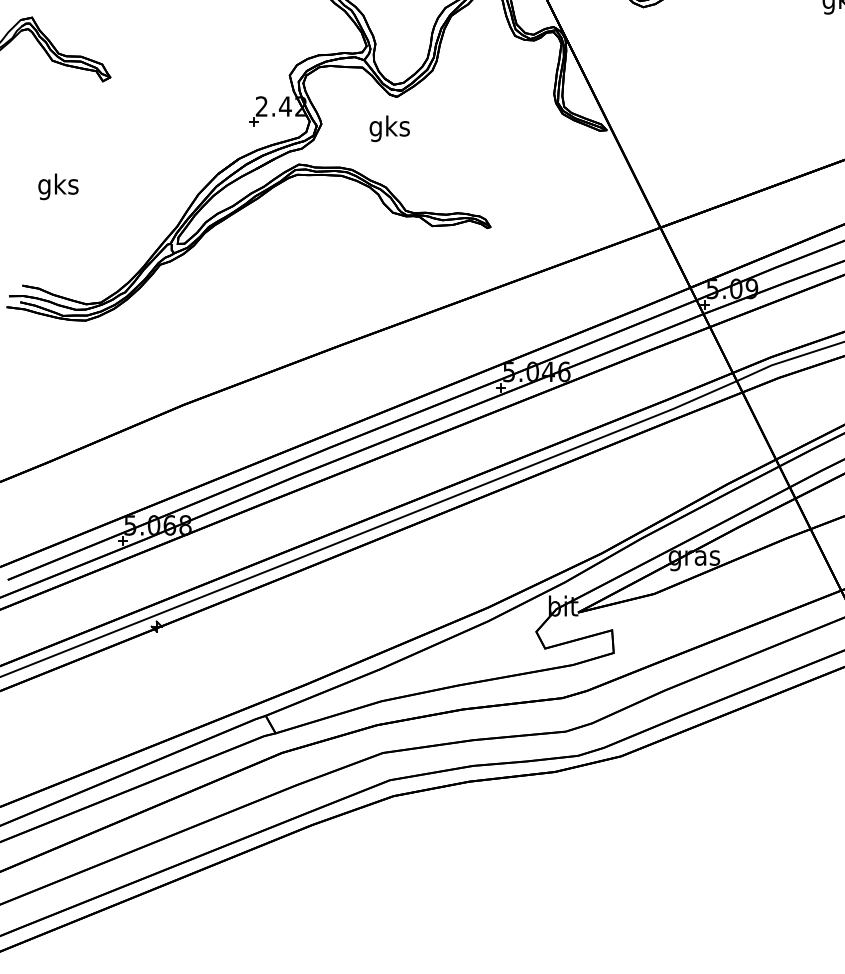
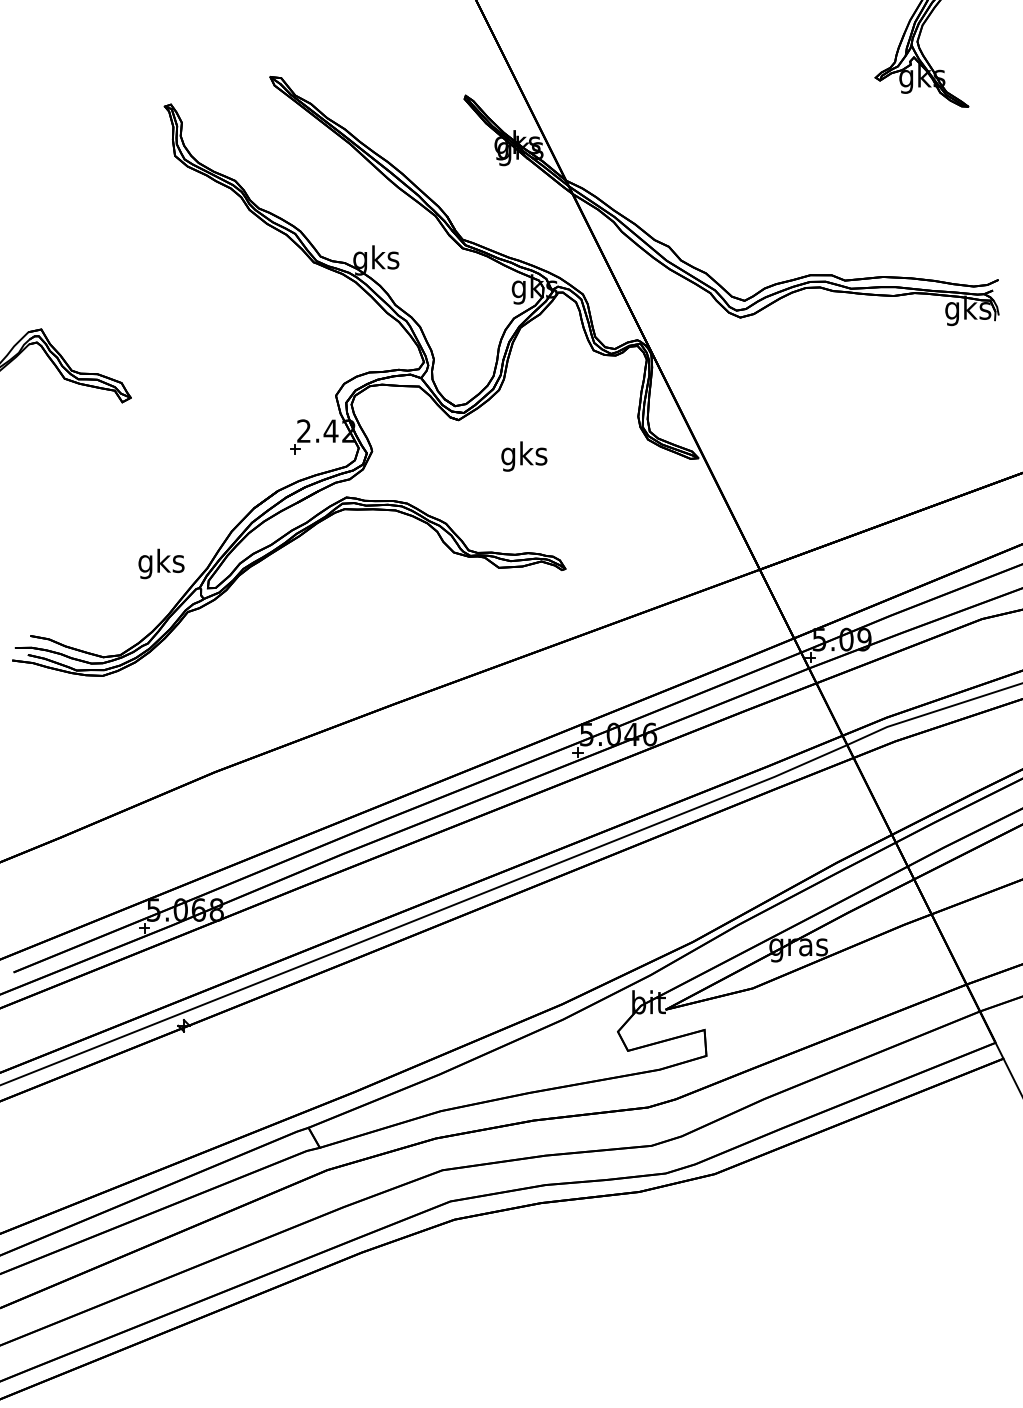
text: (389, 128) -> (524, 456), moved
text: (58, 186) -> (161, 563), moved

